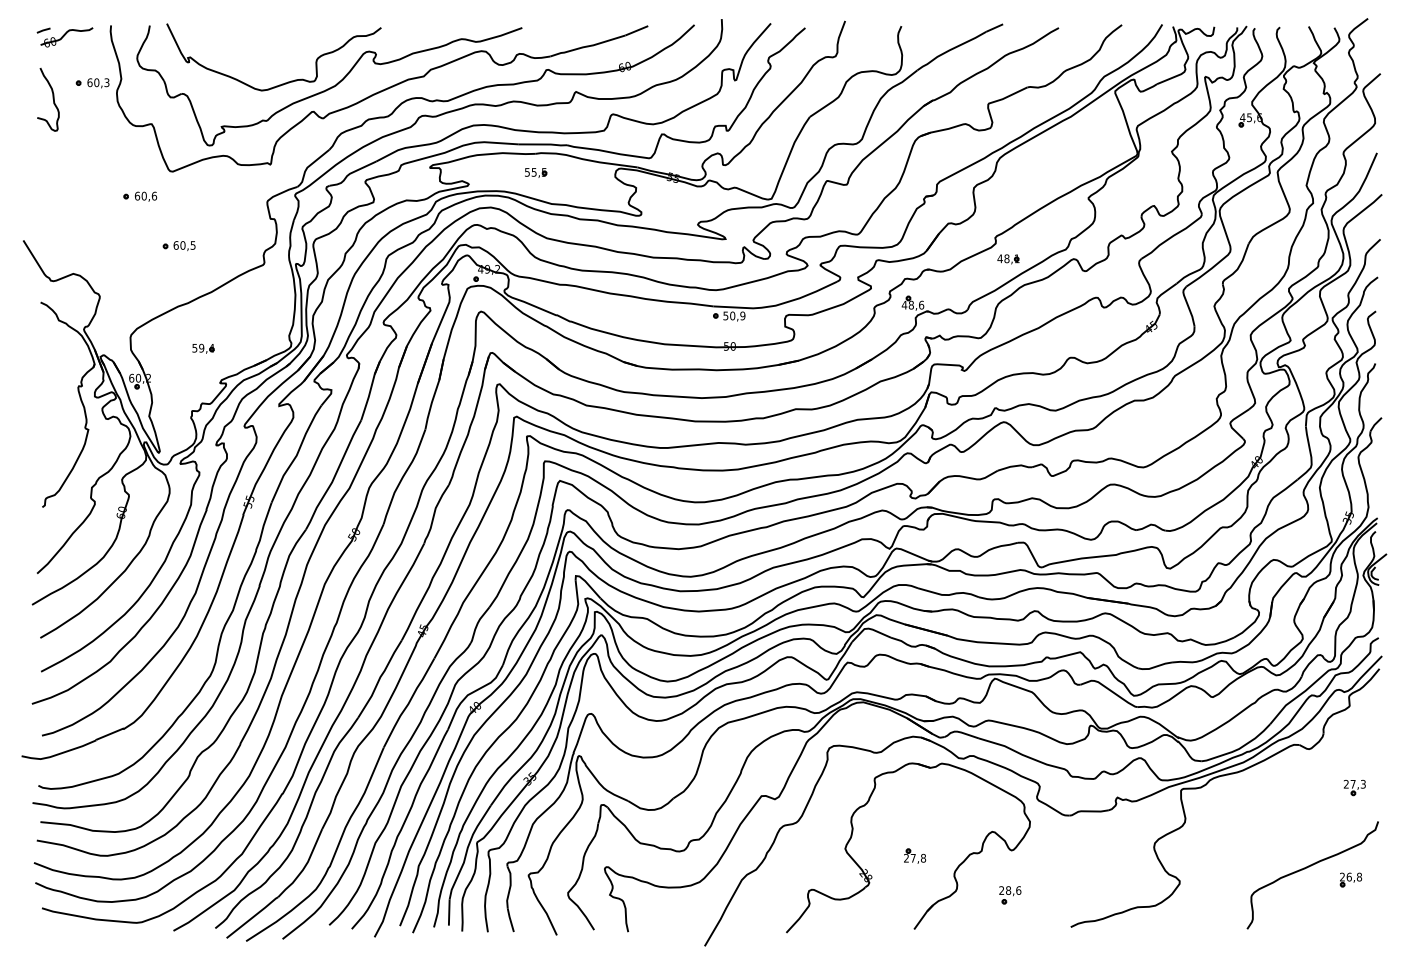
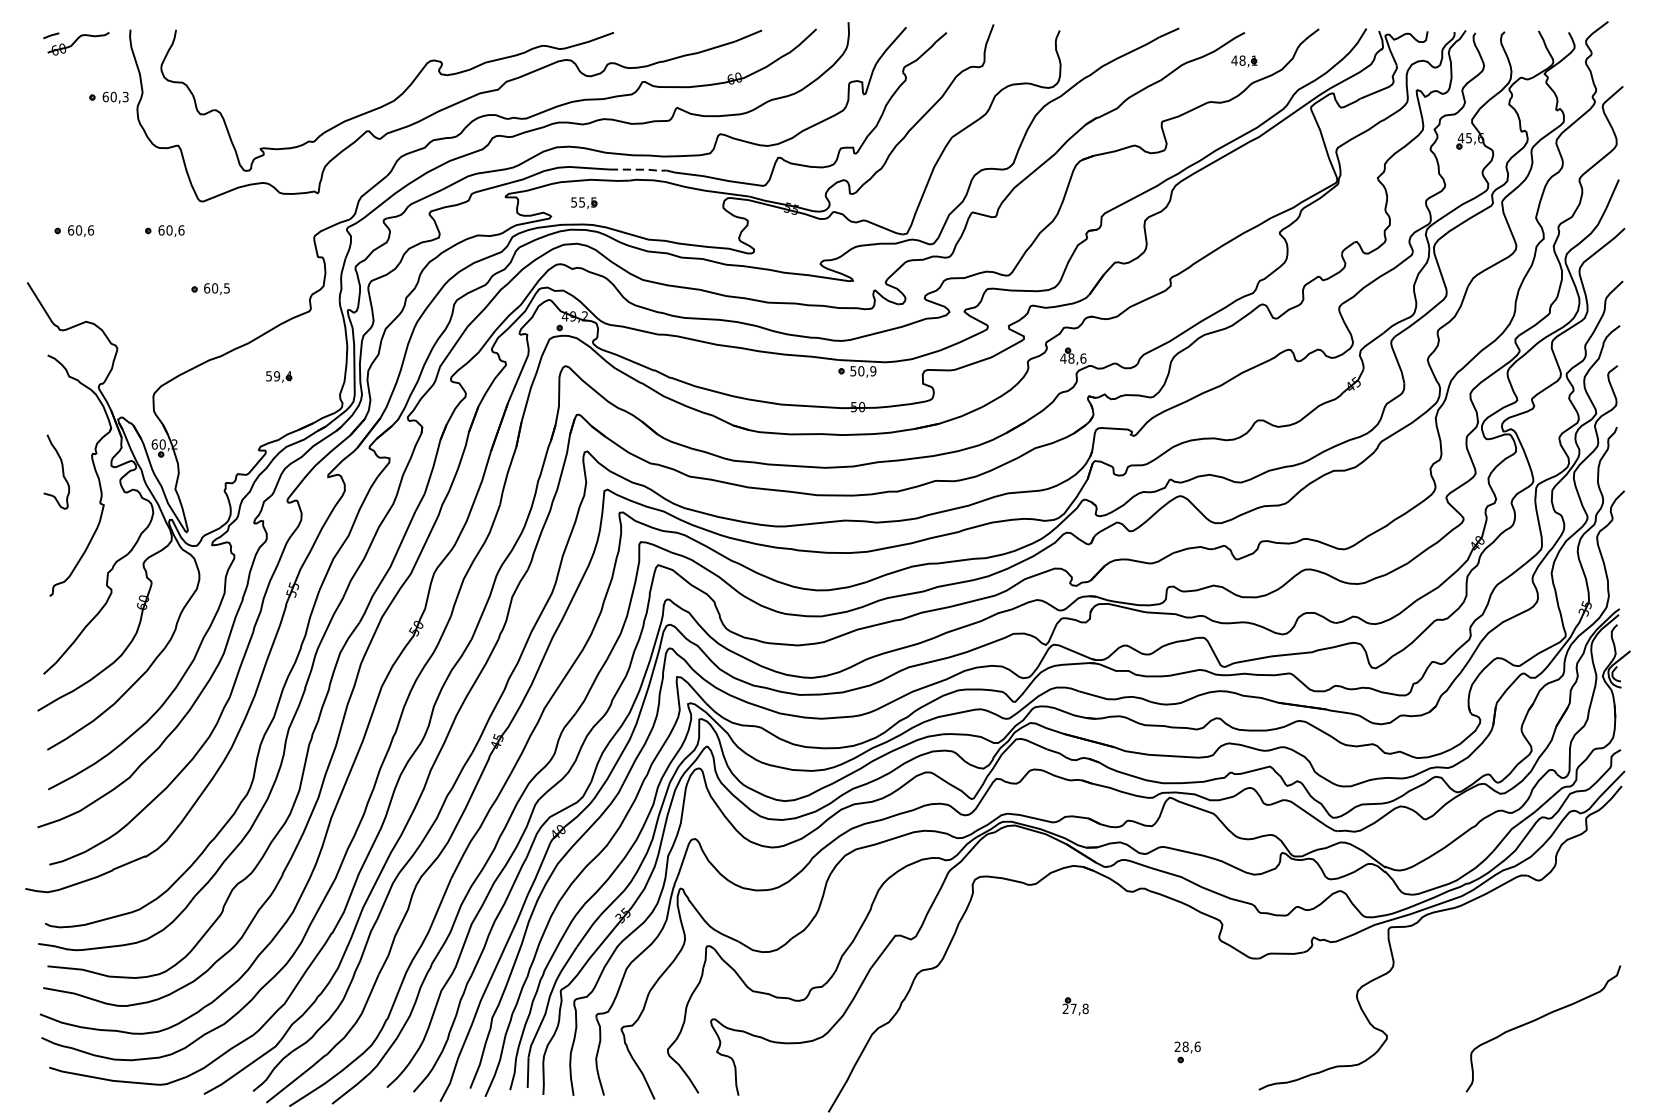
curve: (282, 83) -> (332, 97), removed
curve: (52, 98) -> (61, 470), moved
line: (544, 144) -> (640, 169), solid -> dashed
part: (536, 172) -> (584, 202), moved
part: (63, 196) -> (74, 230), added
part: (1008, 259) -> (1244, 61), moved
part: (203, 348) -> (279, 376), moved
part: (1354, 788) -> (1592, 926), removed
part: (872, 876) -> (1025, 1030), removed
part: (1350, 879) -> (1587, 1033), removed

